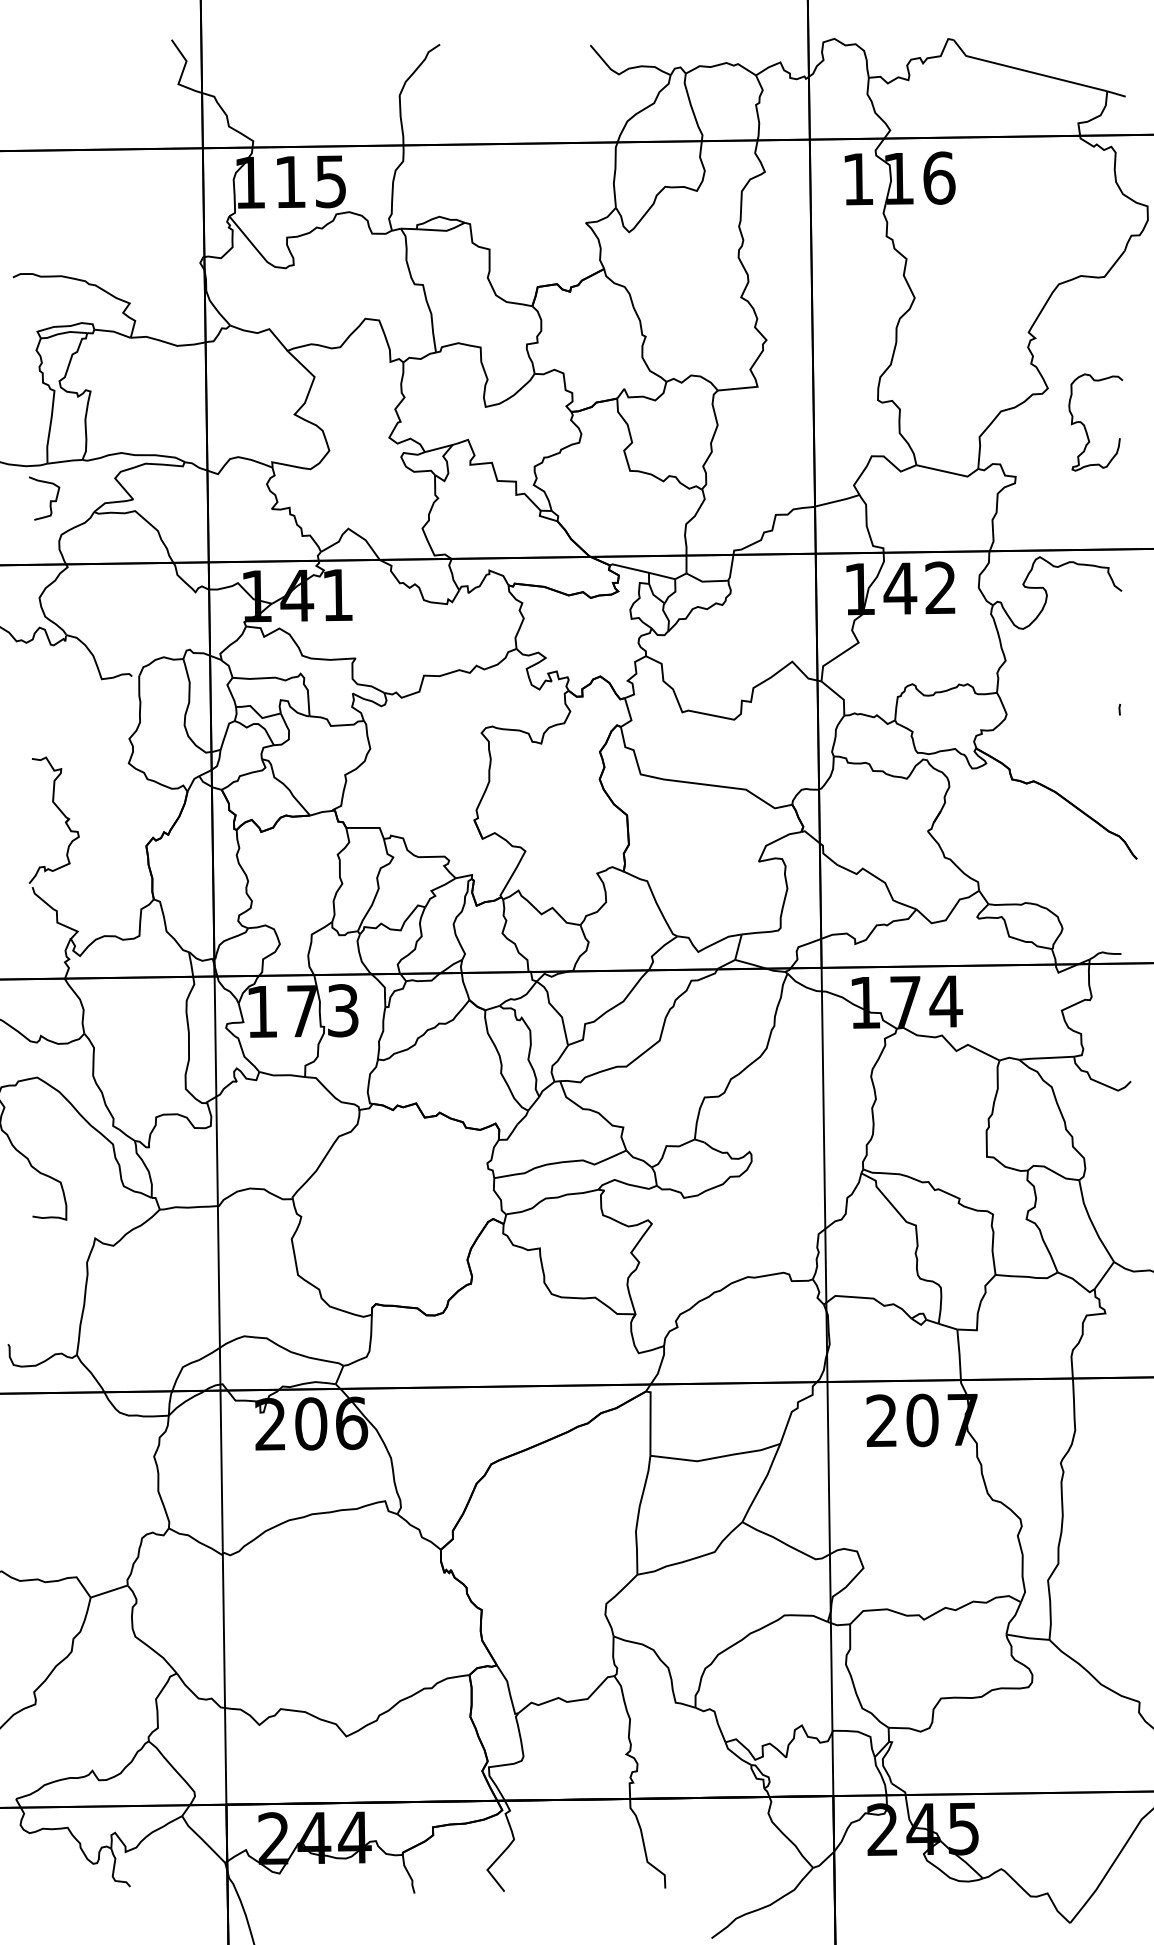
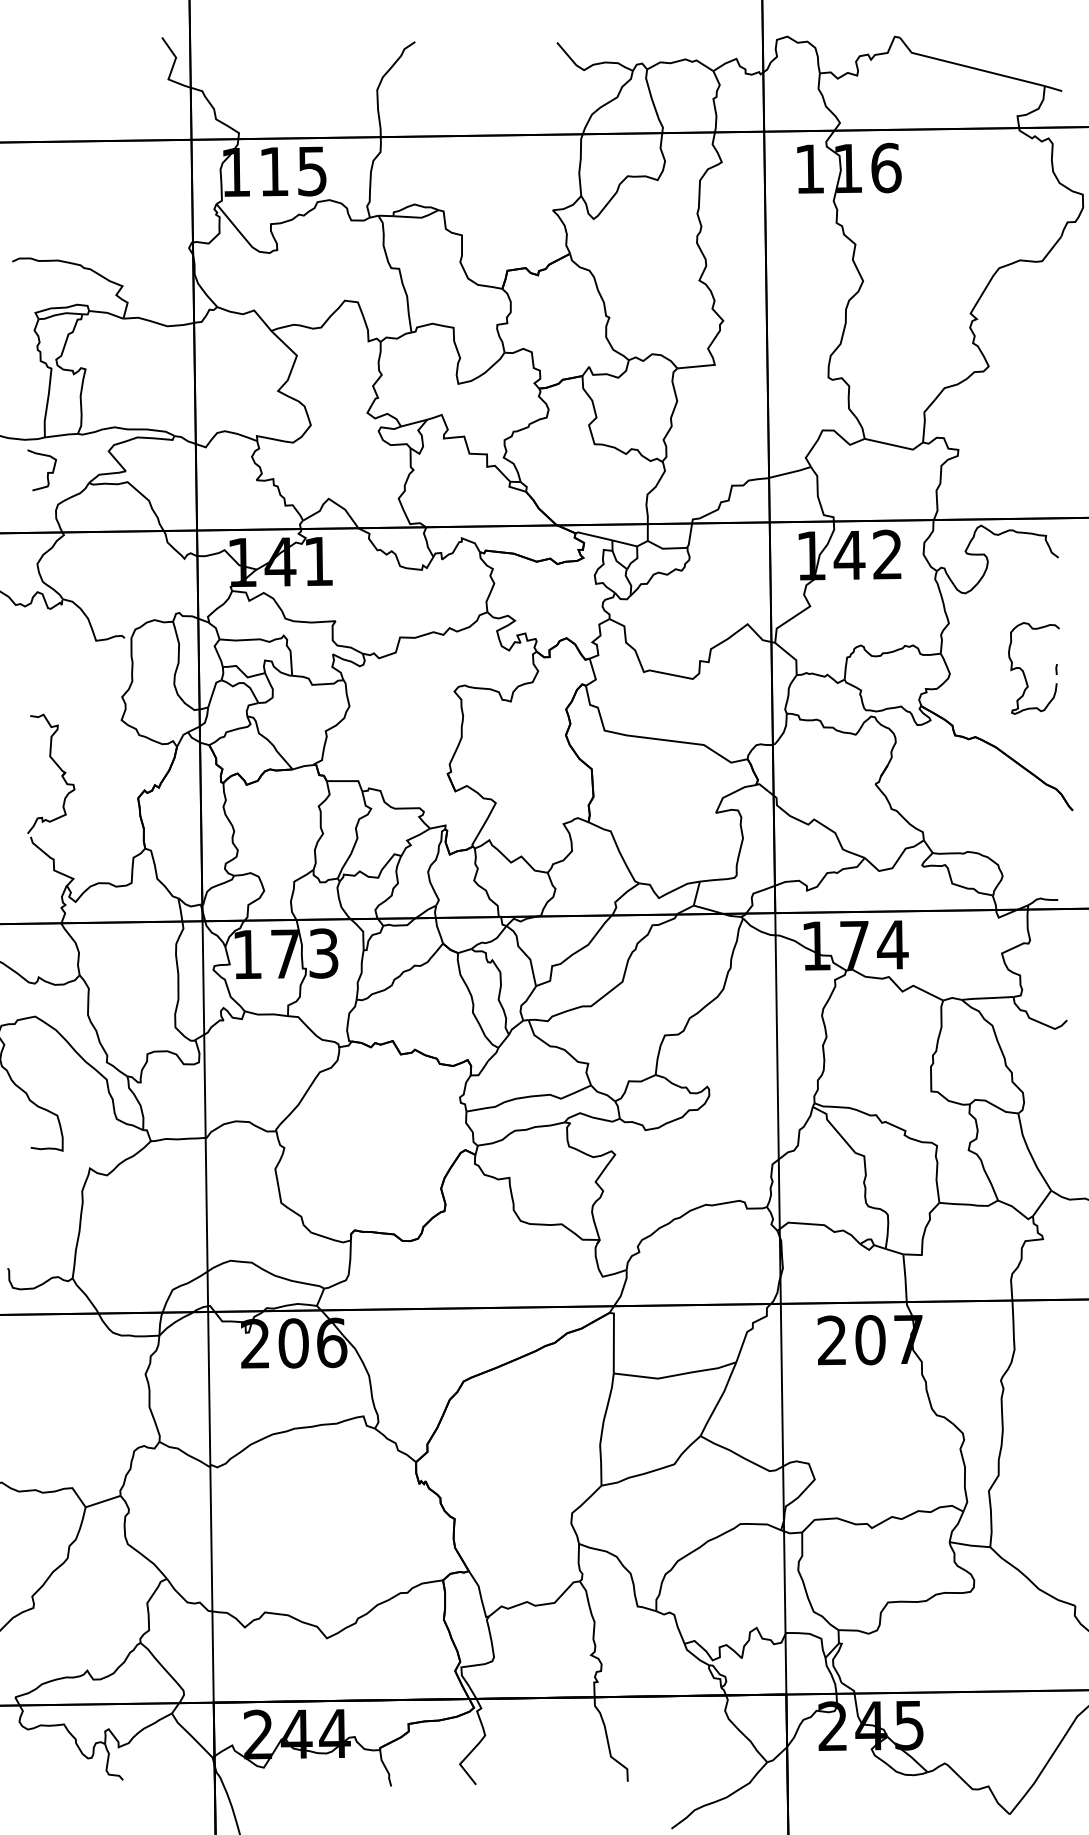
curve: (1085, 425) -> (1024, 671), moved

